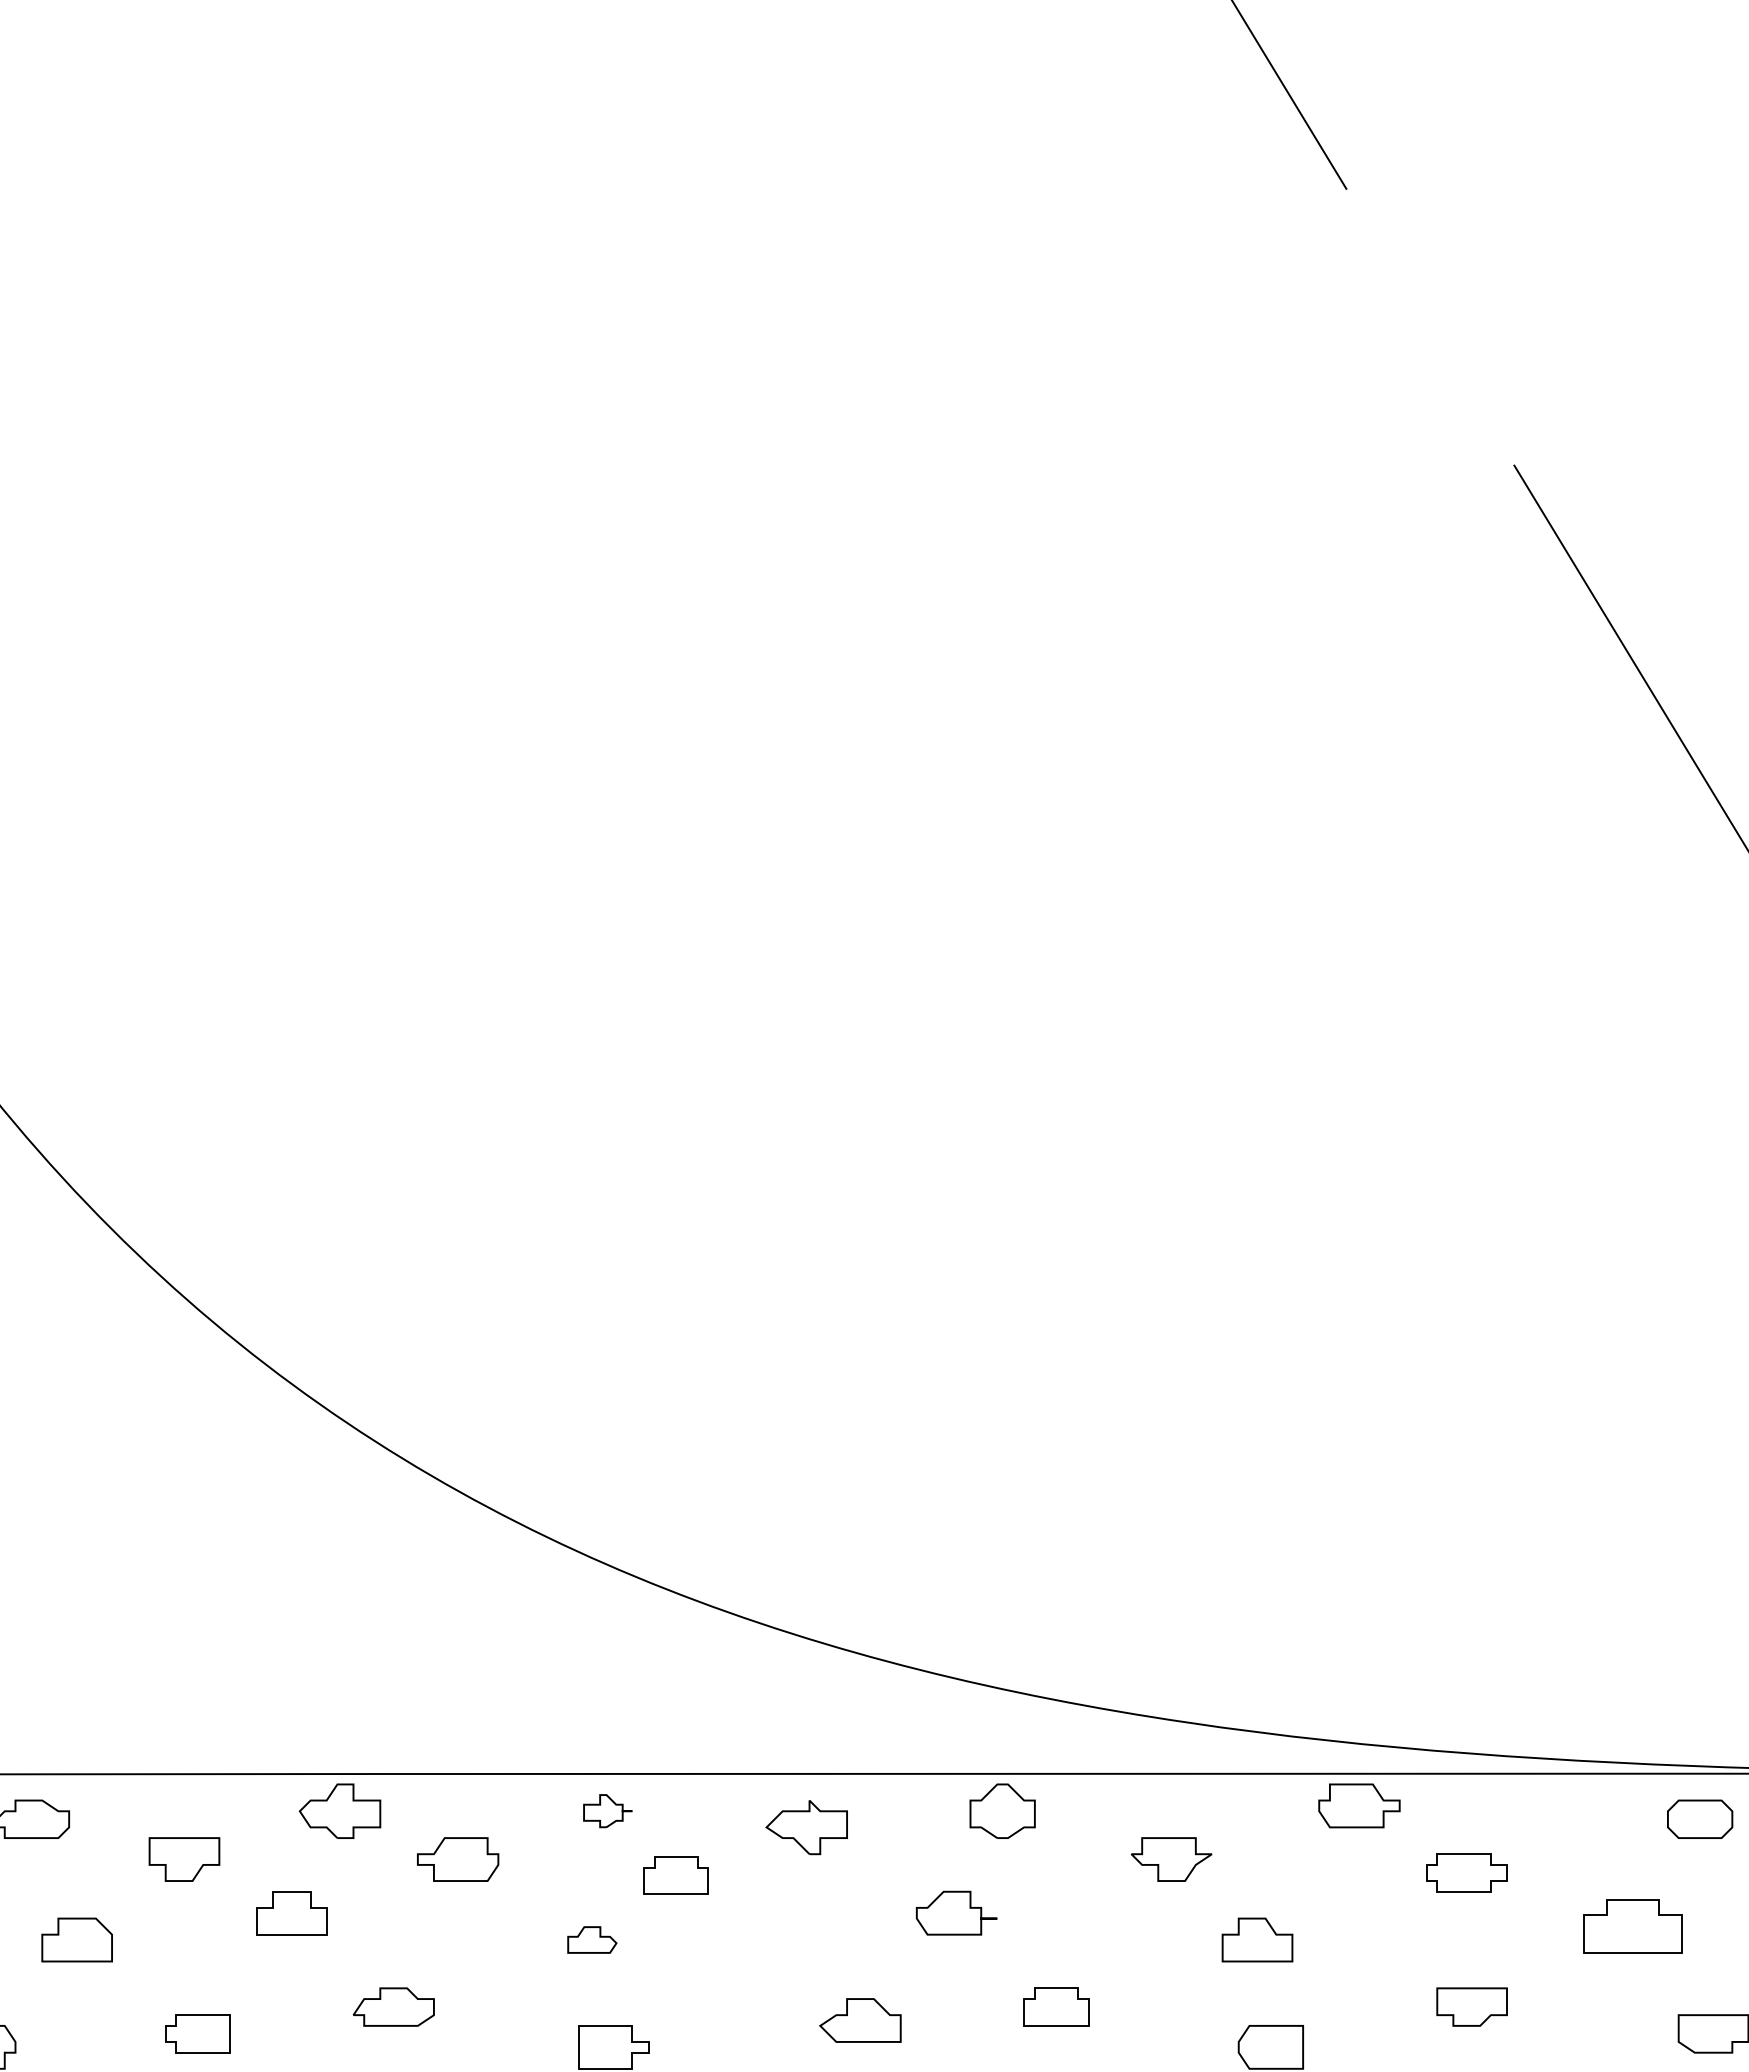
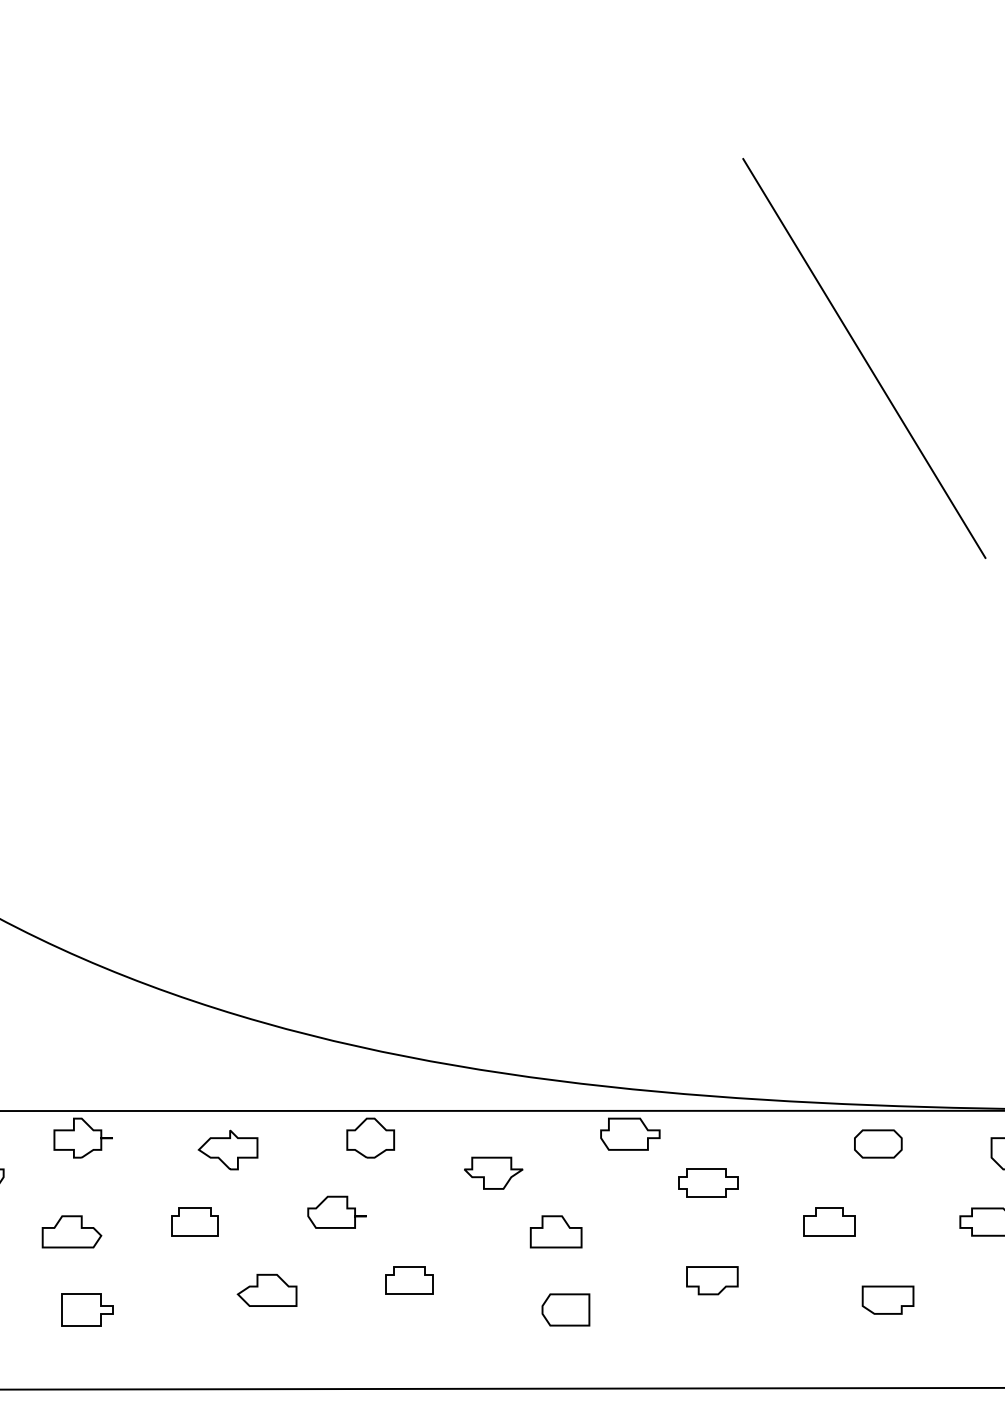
part: (607, 1810) -> (83, 1137), size x1.67
part: (675, 1875) -> (194, 1222), moved
part: (1632, 1926) -> (829, 1222), size x0.71
part: (592, 1939) -> (72, 1231), size x1.67

